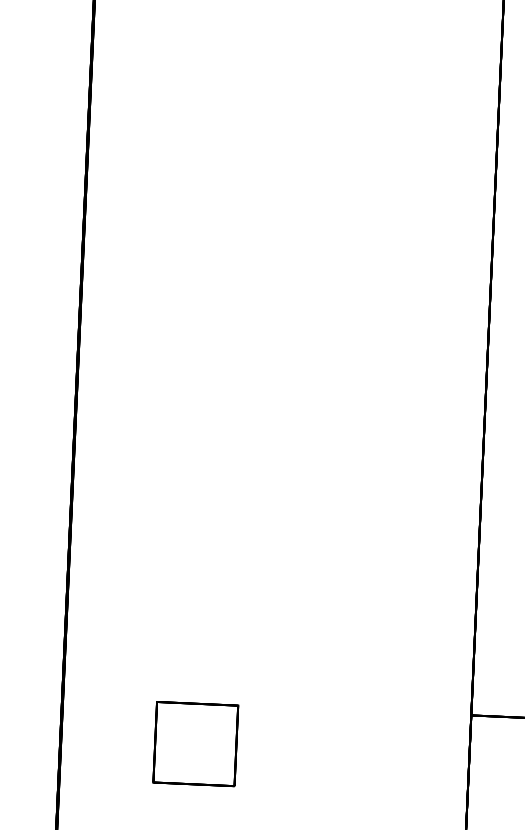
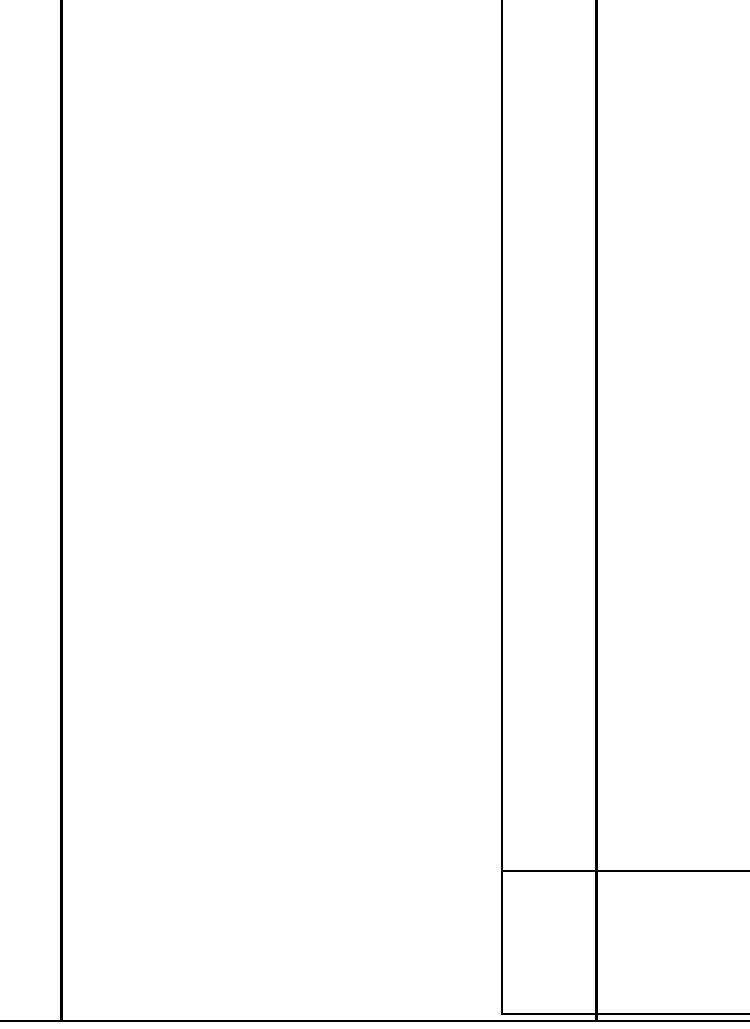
part: (195, 743) -> (206, 914), removed

